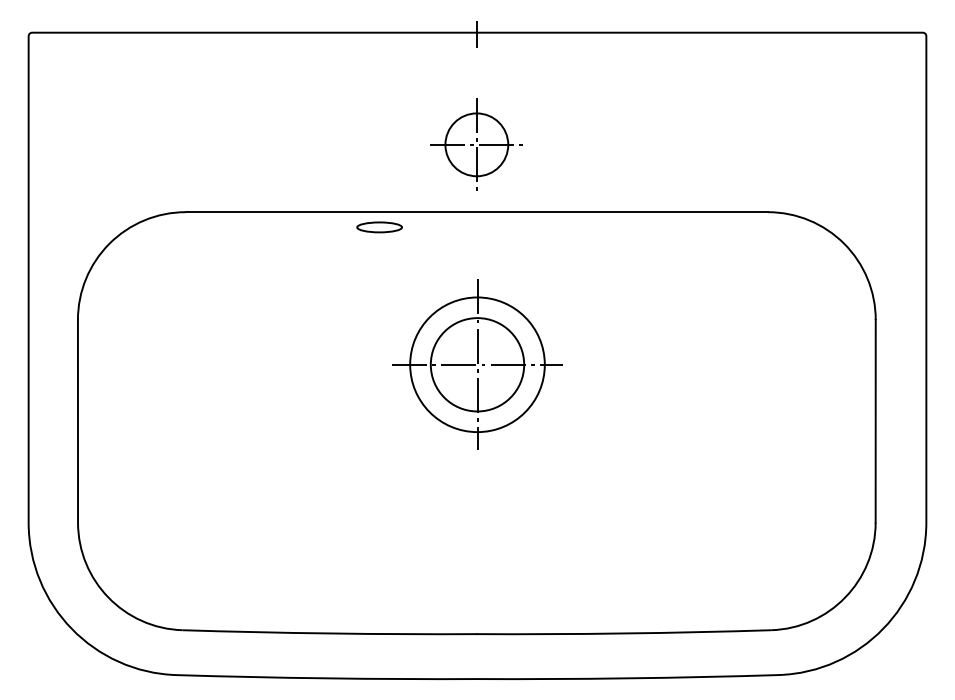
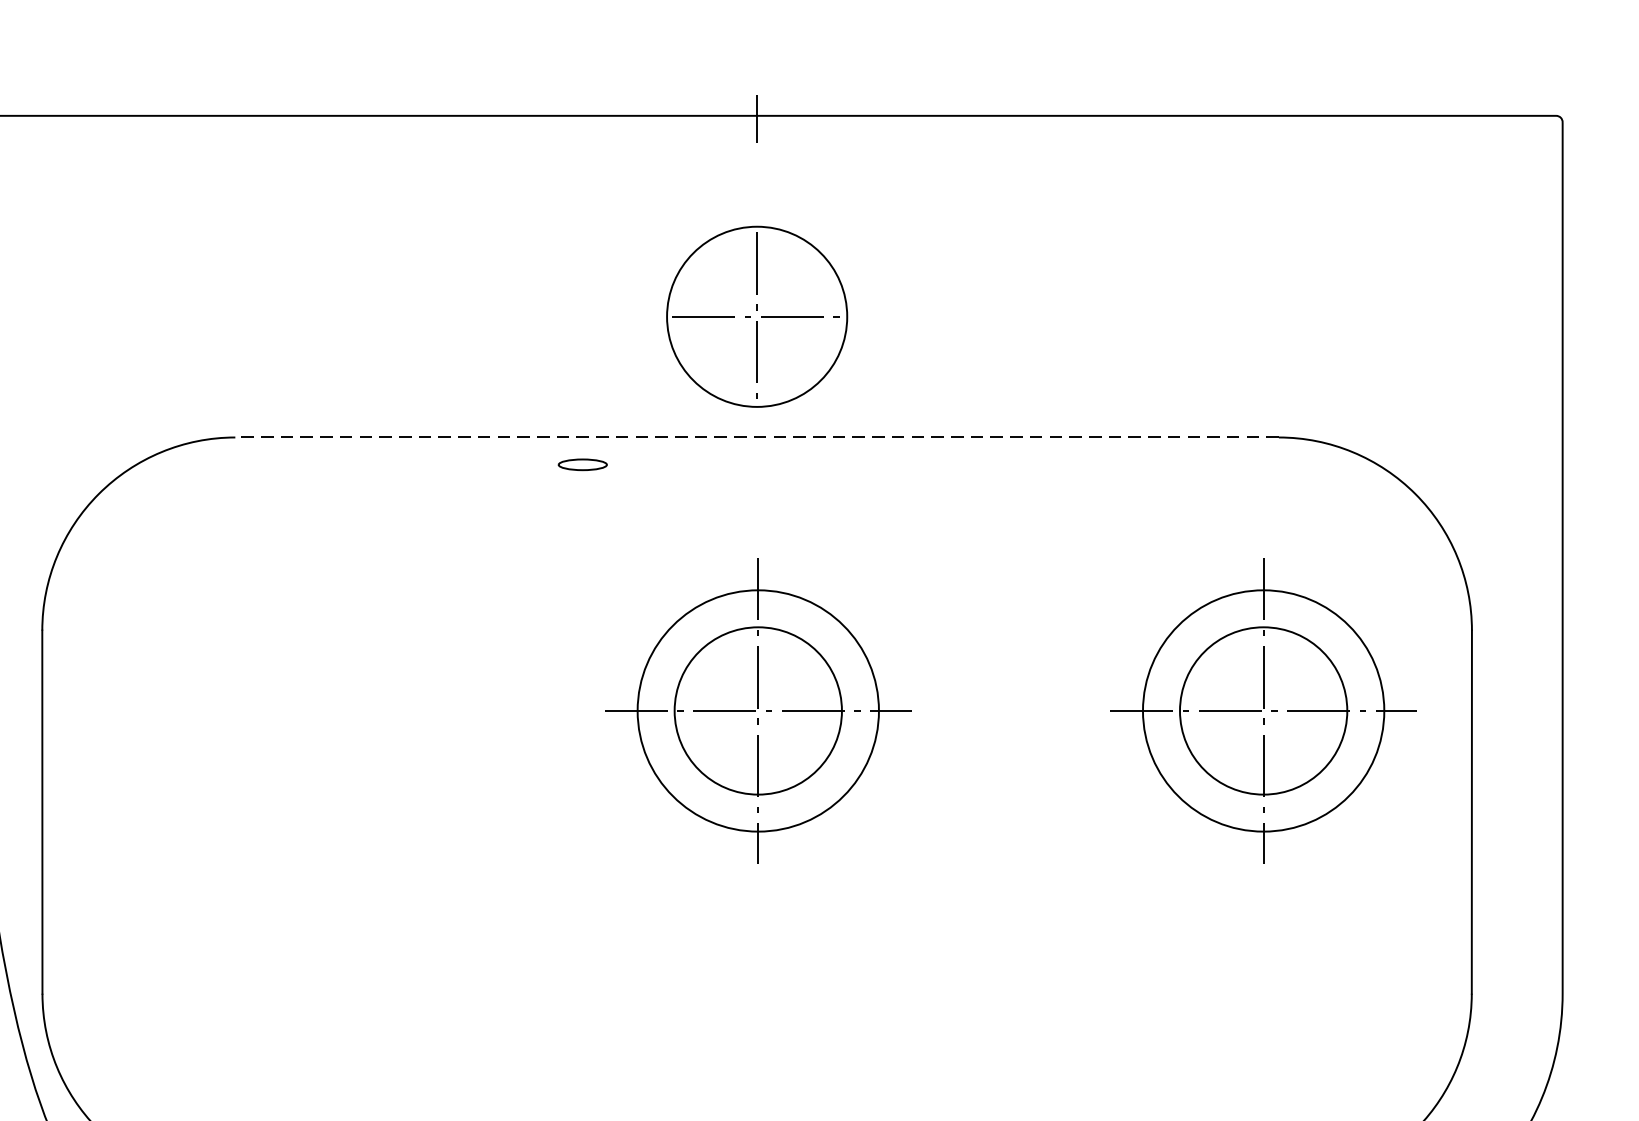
circle: (476, 144) -> (756, 316), size x1.6
line: (476, 212) -> (756, 438), solid -> dashed
part: (379, 227) -> (582, 464), size x0.6
part: (759, 364) -> (1263, 710), added

